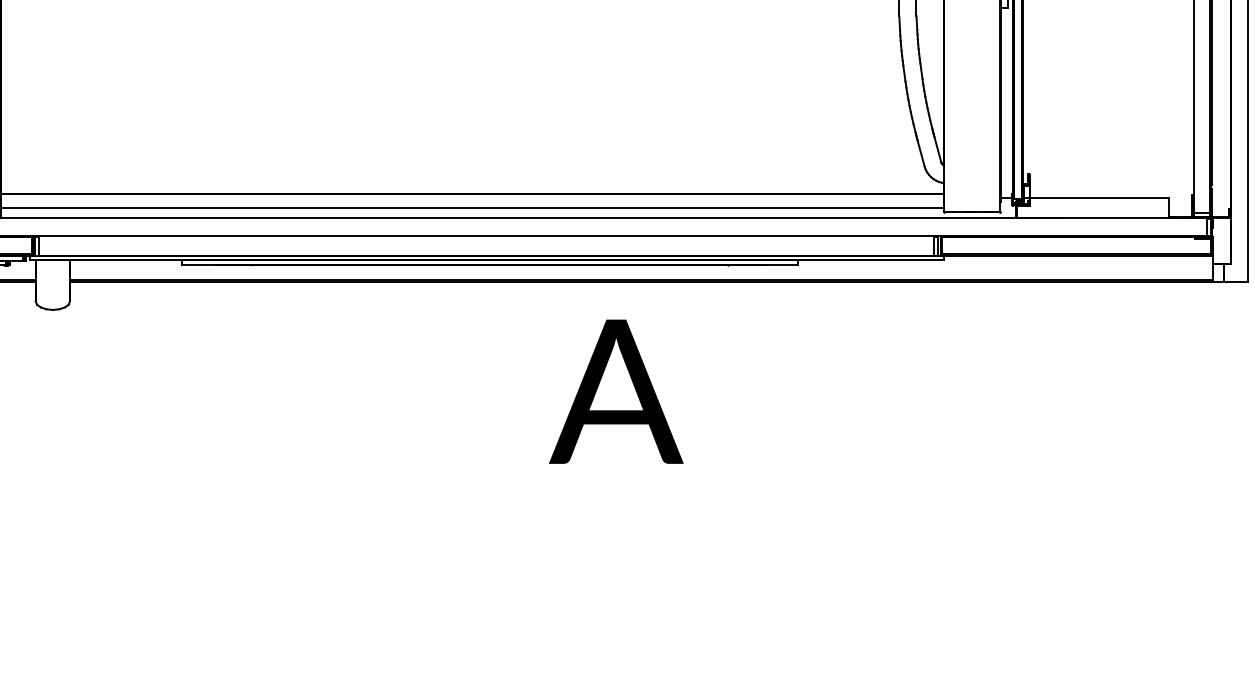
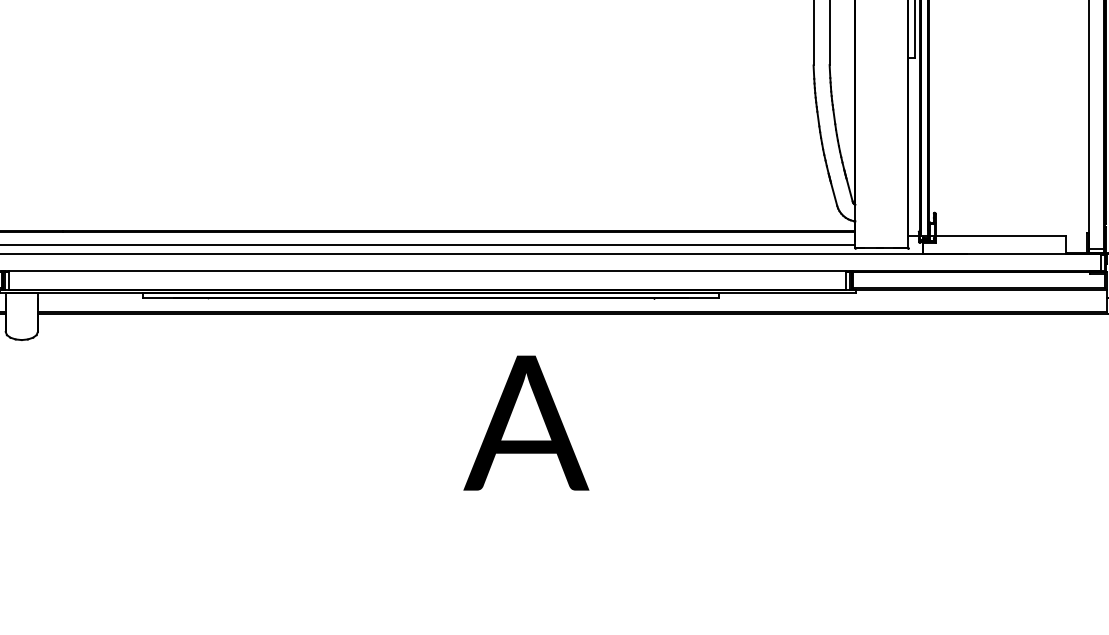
text: (616, 391) -> (526, 422), moved

